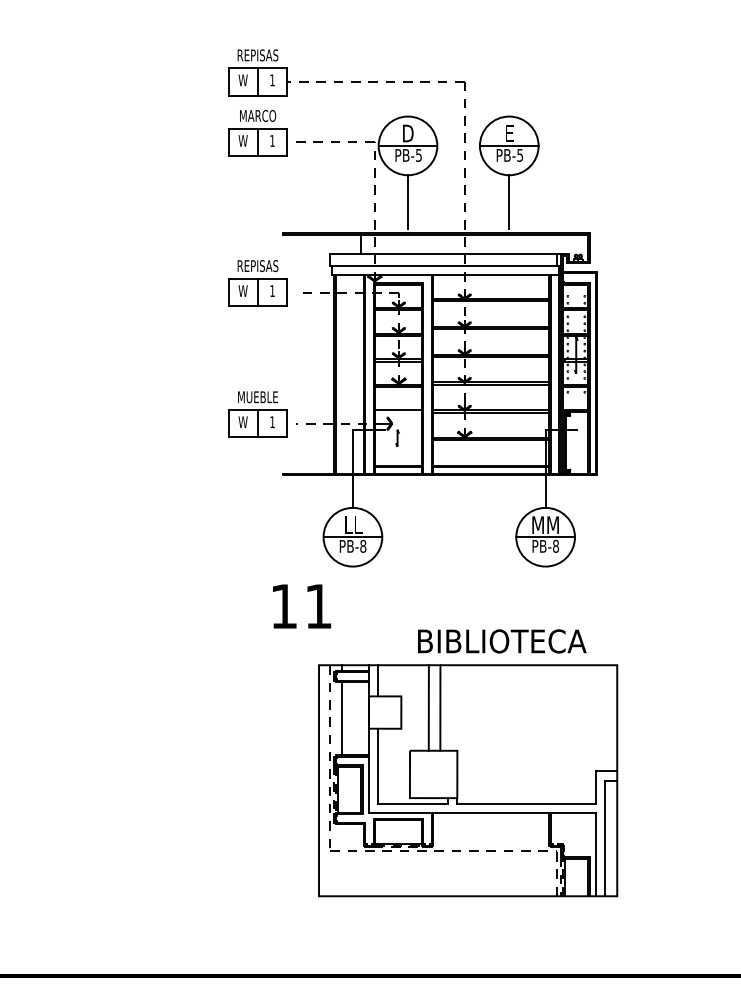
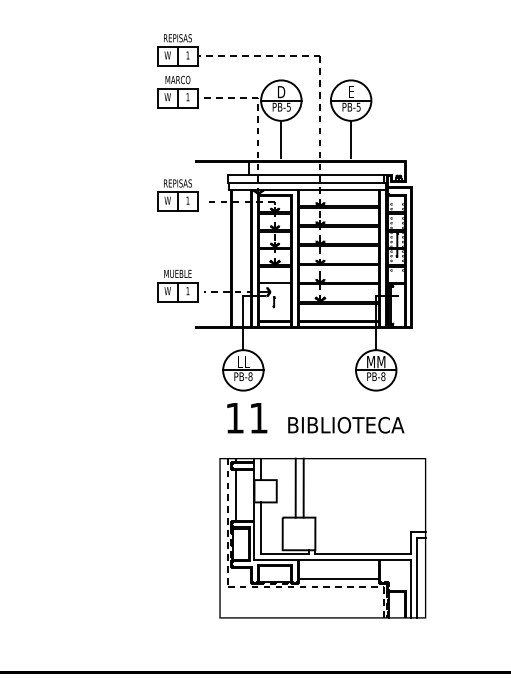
text: (302, 606) -> (247, 418), moved
text: (502, 640) -> (346, 424), moved
line: (490, 839) -> (338, 578), added

